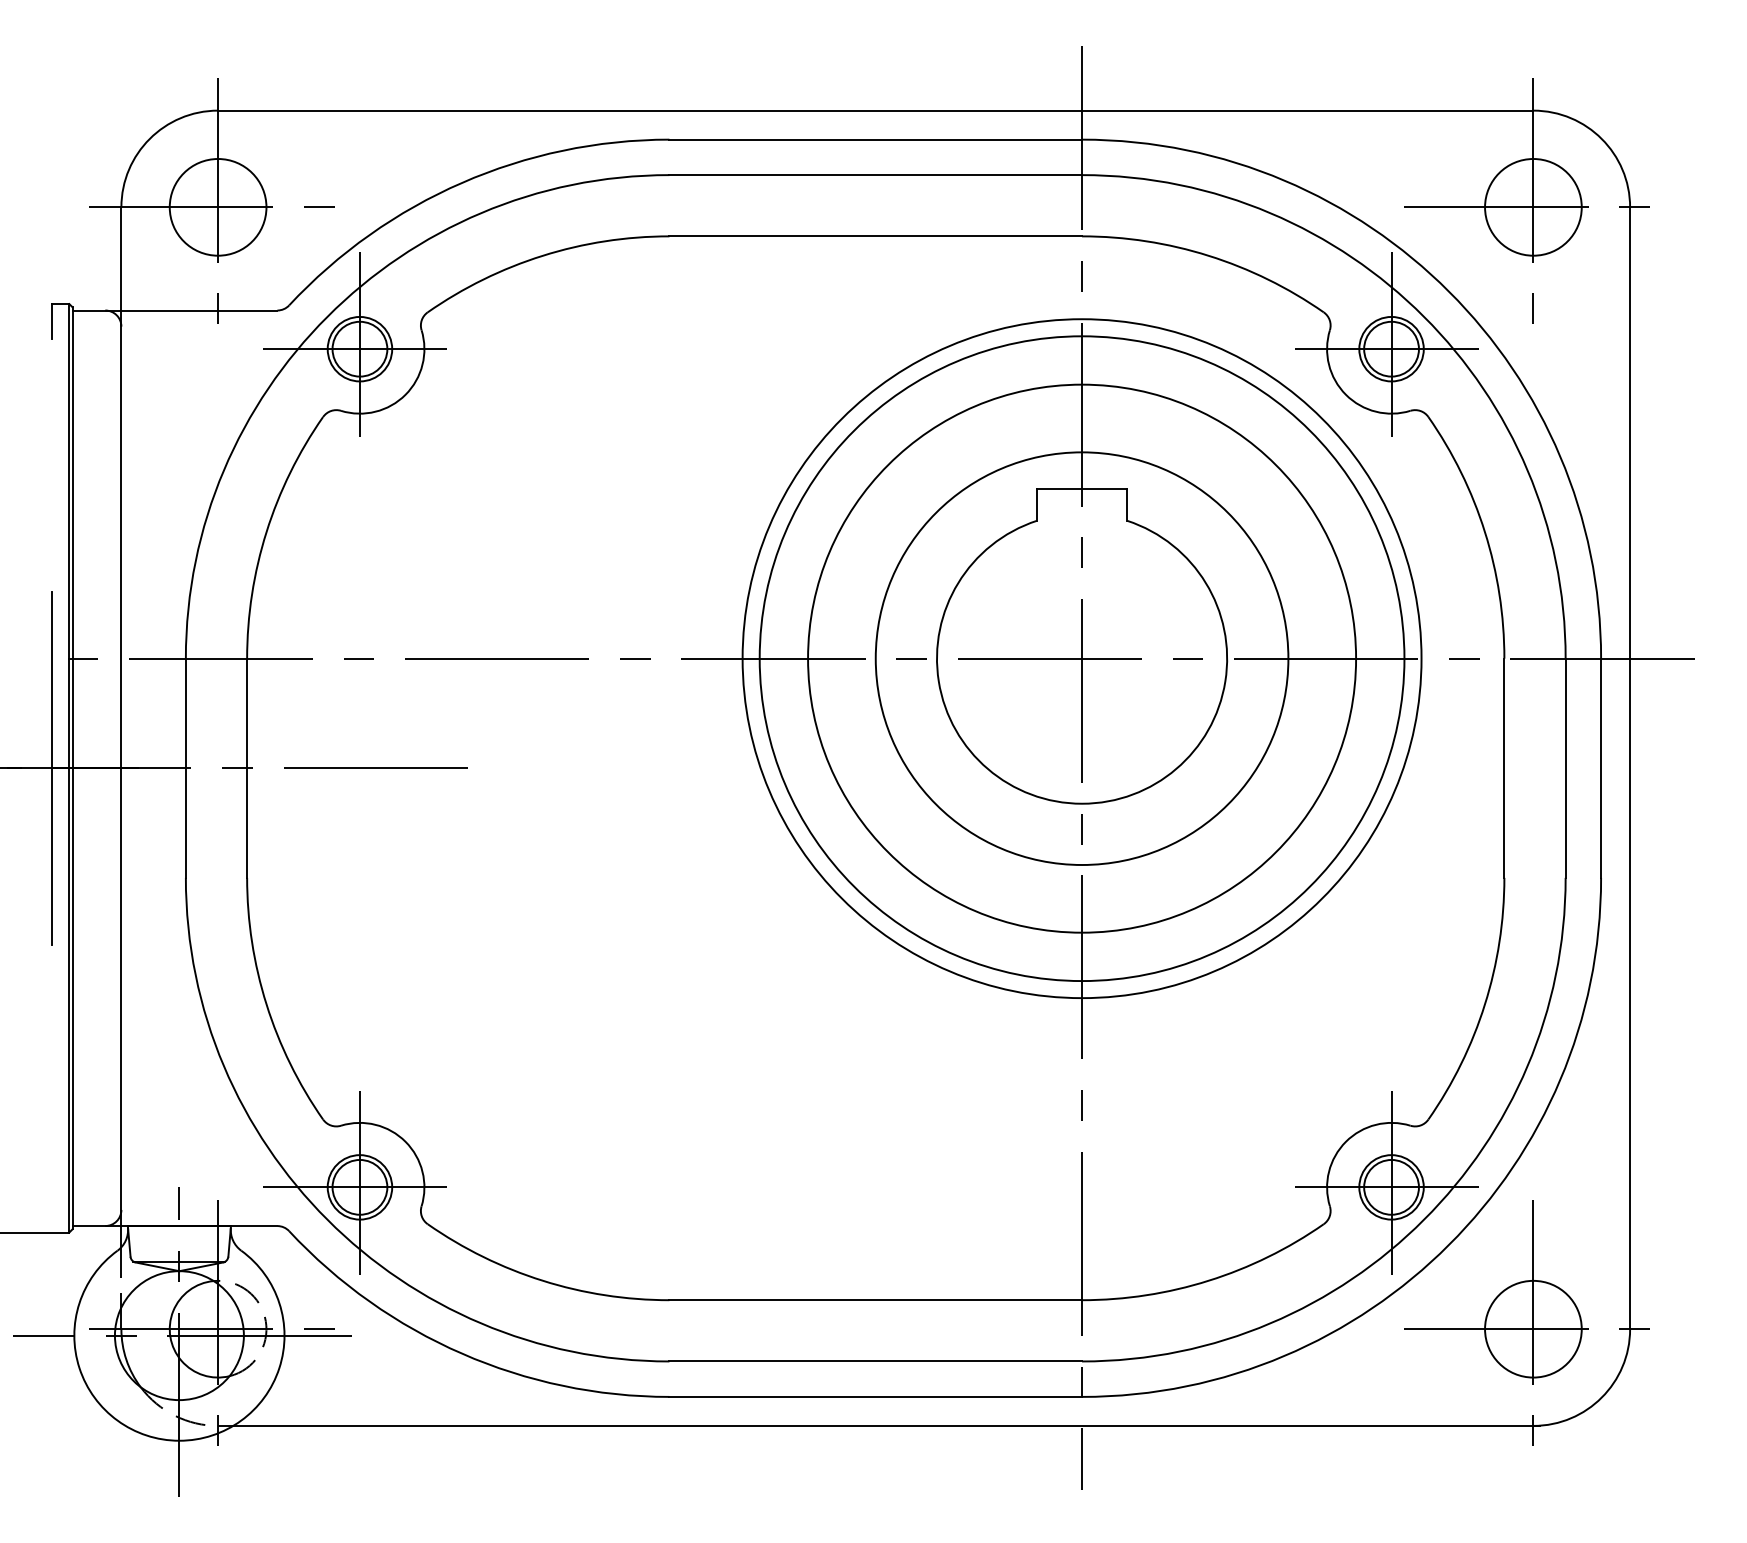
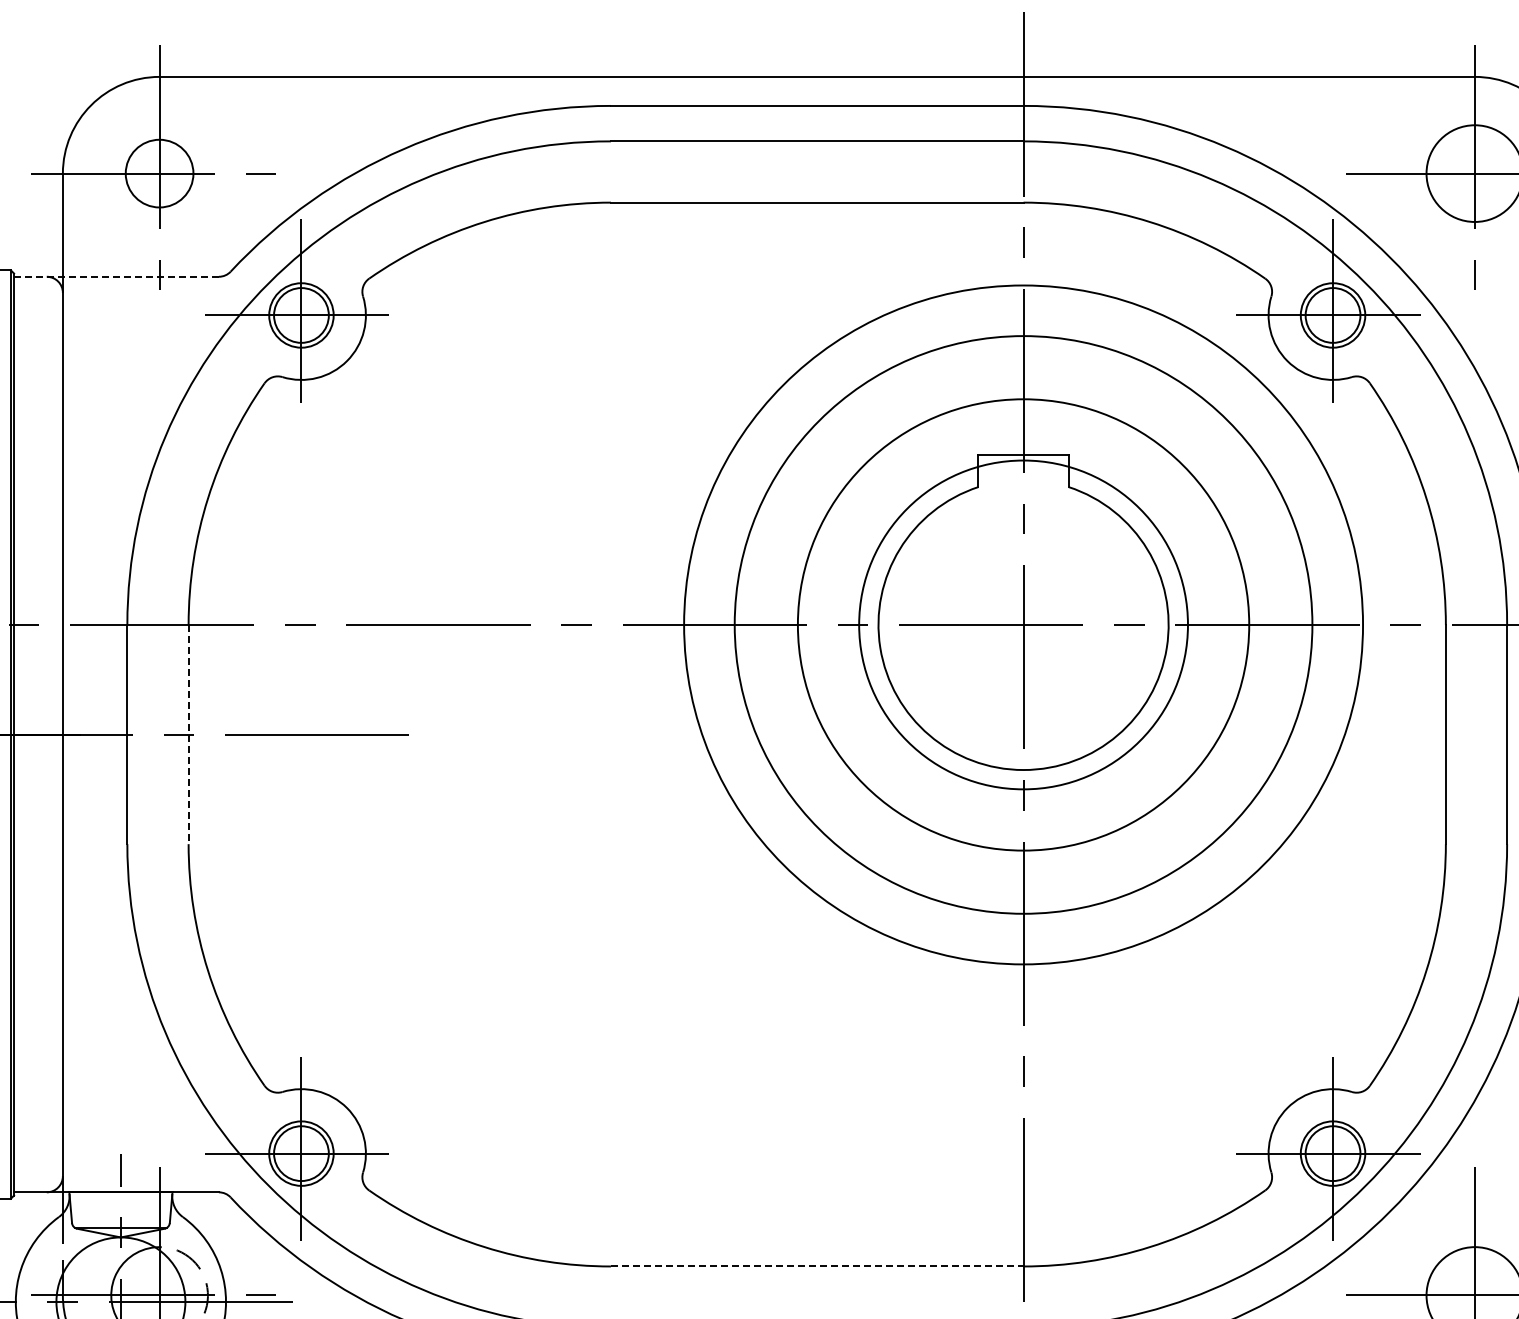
circle: (217, 207) -> (158, 173), size x0.7
line: (174, 310) -> (115, 276), solid -> dashed
circle: (1081, 658) -> (1022, 624), size x0.7
circle: (1081, 658) -> (1022, 624), size x1.4
circle: (1082, 658) -> (1023, 624), size x0.6
line: (247, 768) -> (188, 734), solid -> dashed
line: (876, 1300) -> (817, 1266), solid -> dashed

